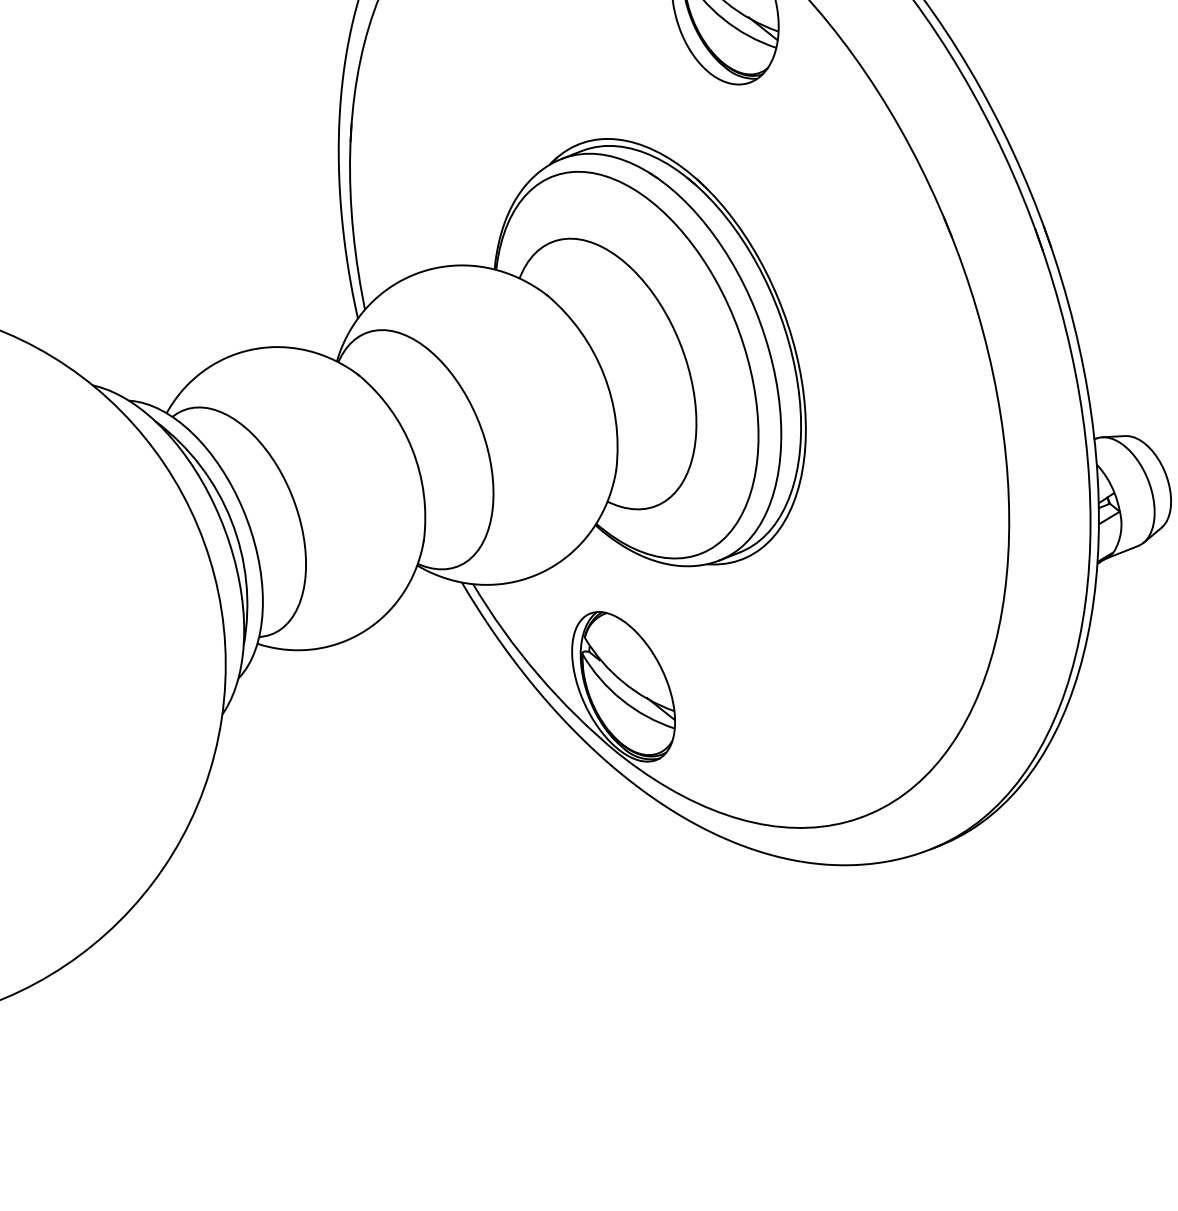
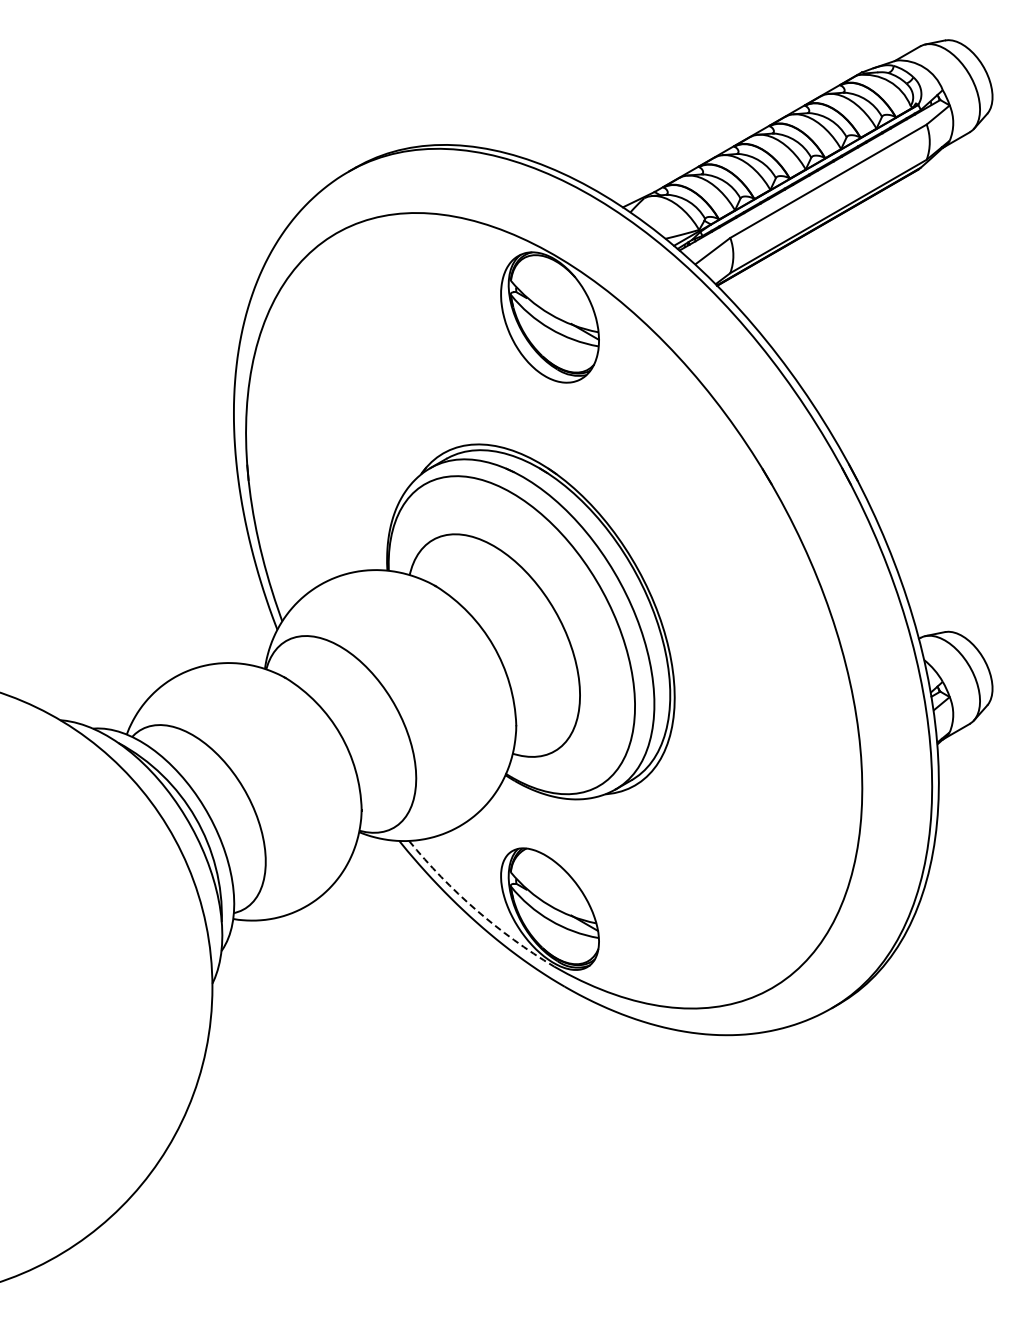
arc: (538, 675) -> (476, 910), solid -> dashed

